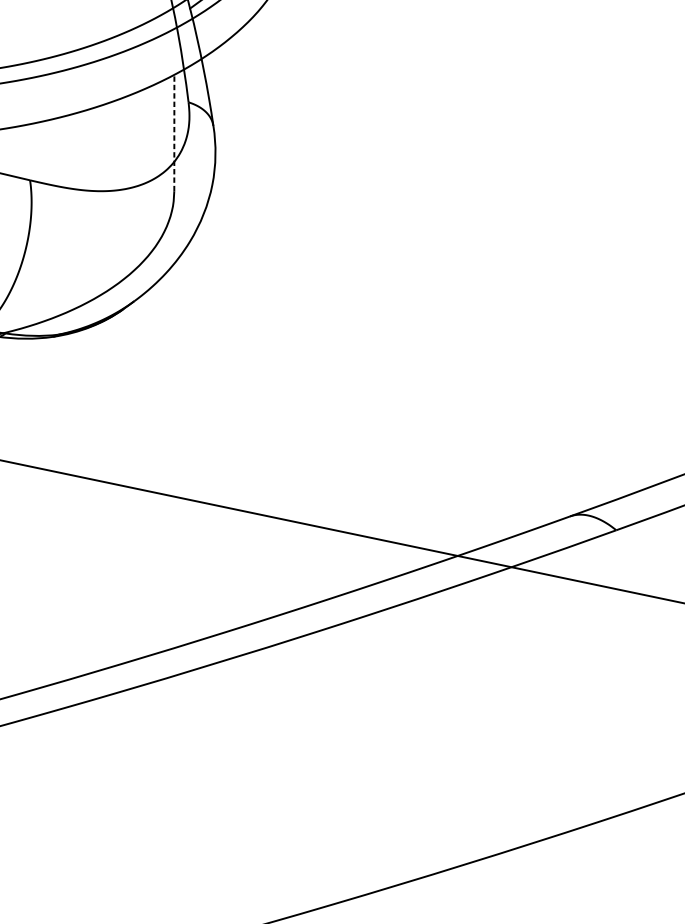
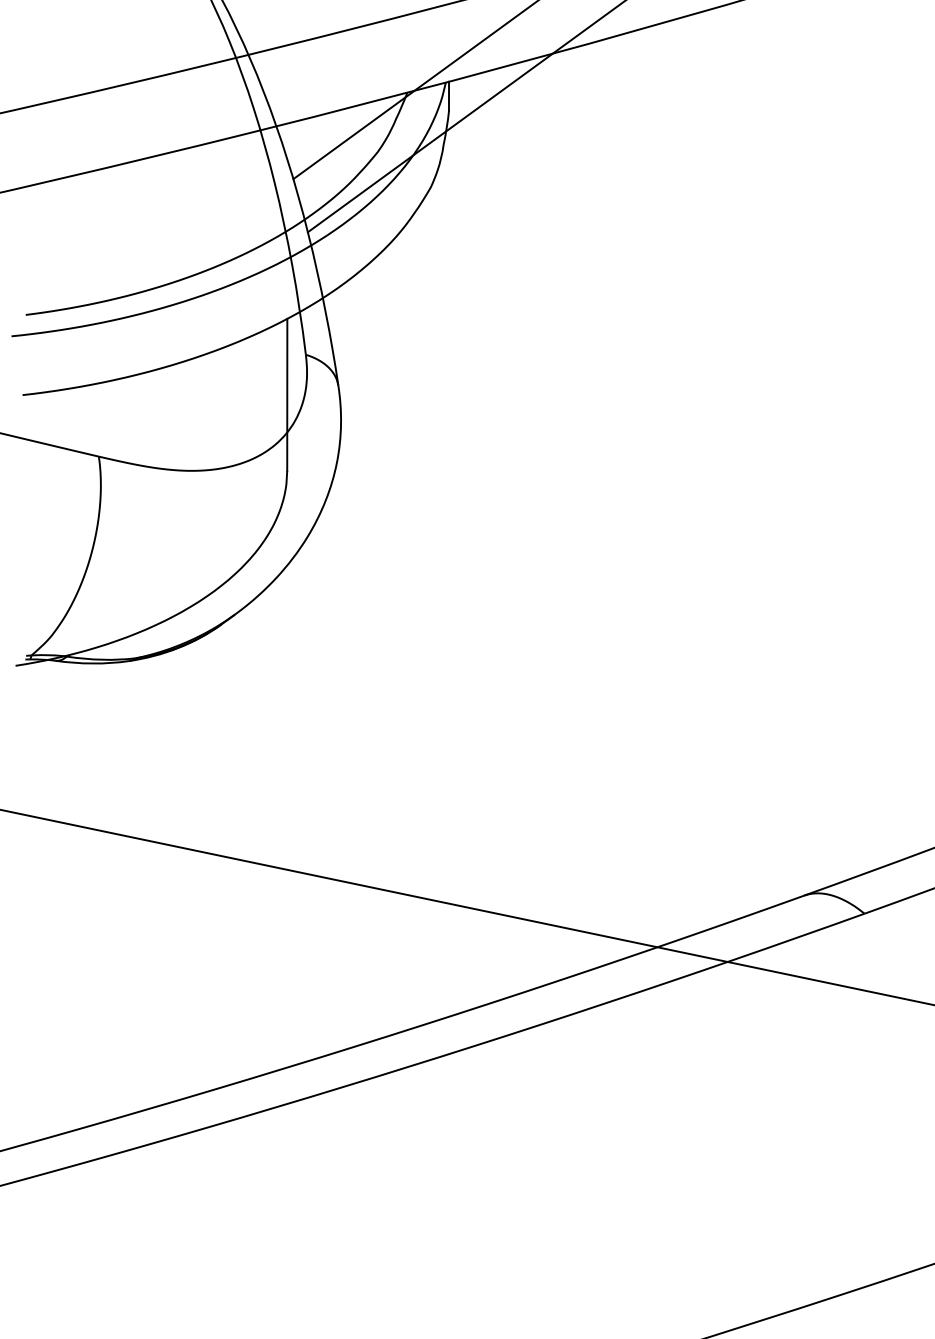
line: (174, 132) -> (287, 394), dashed -> solid

